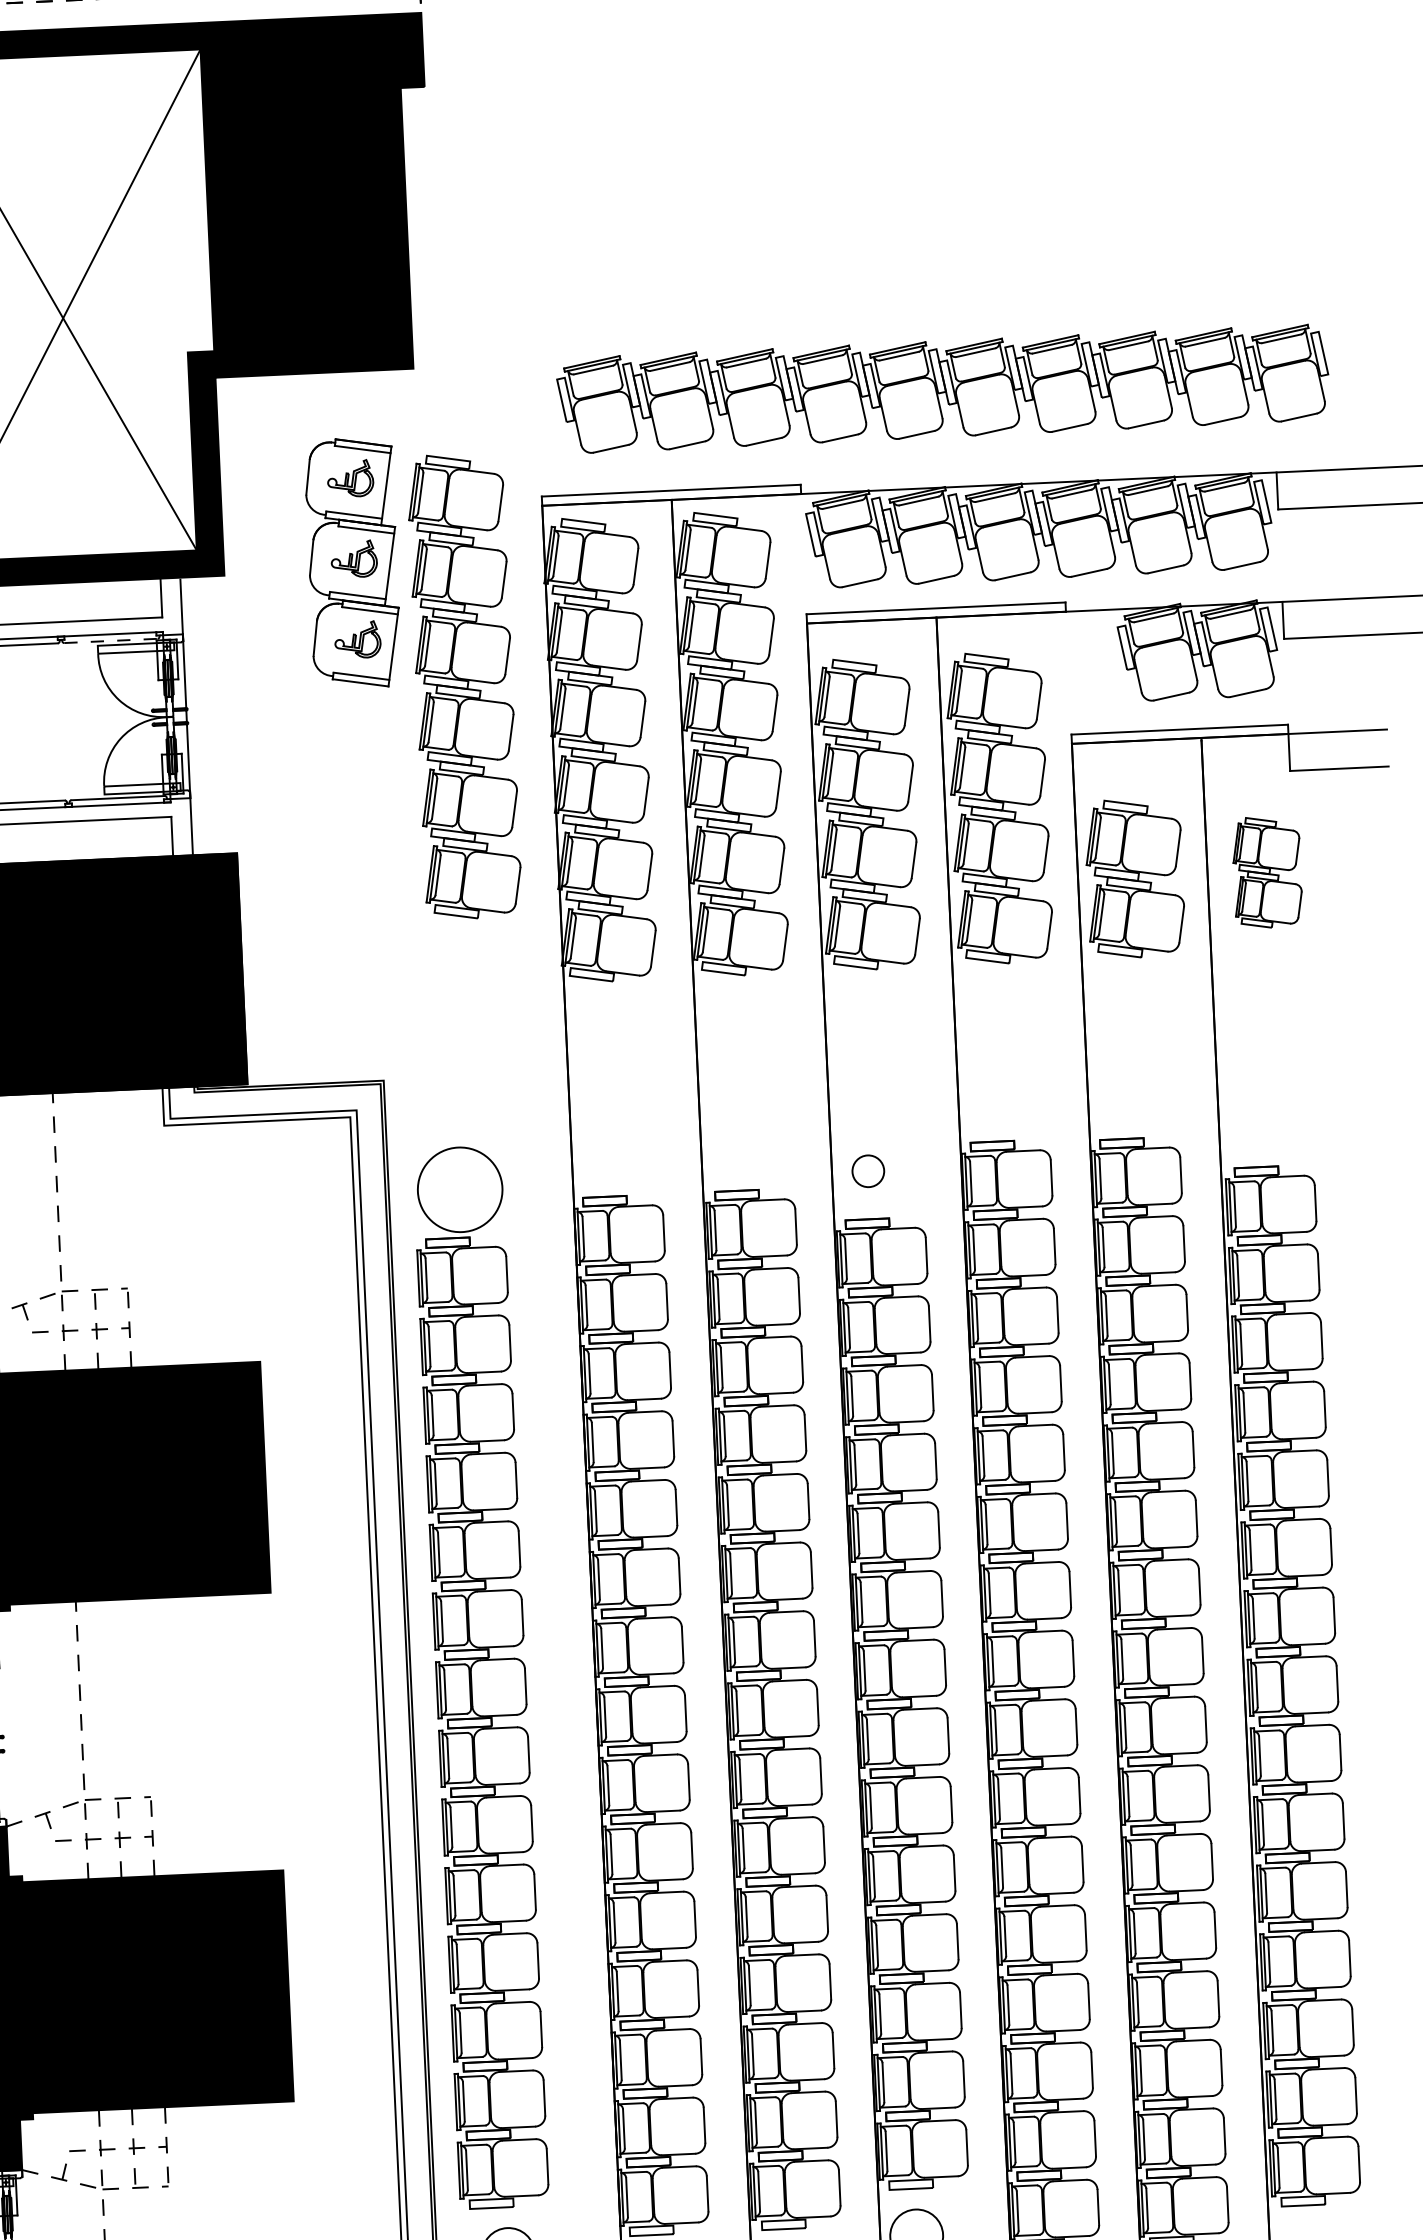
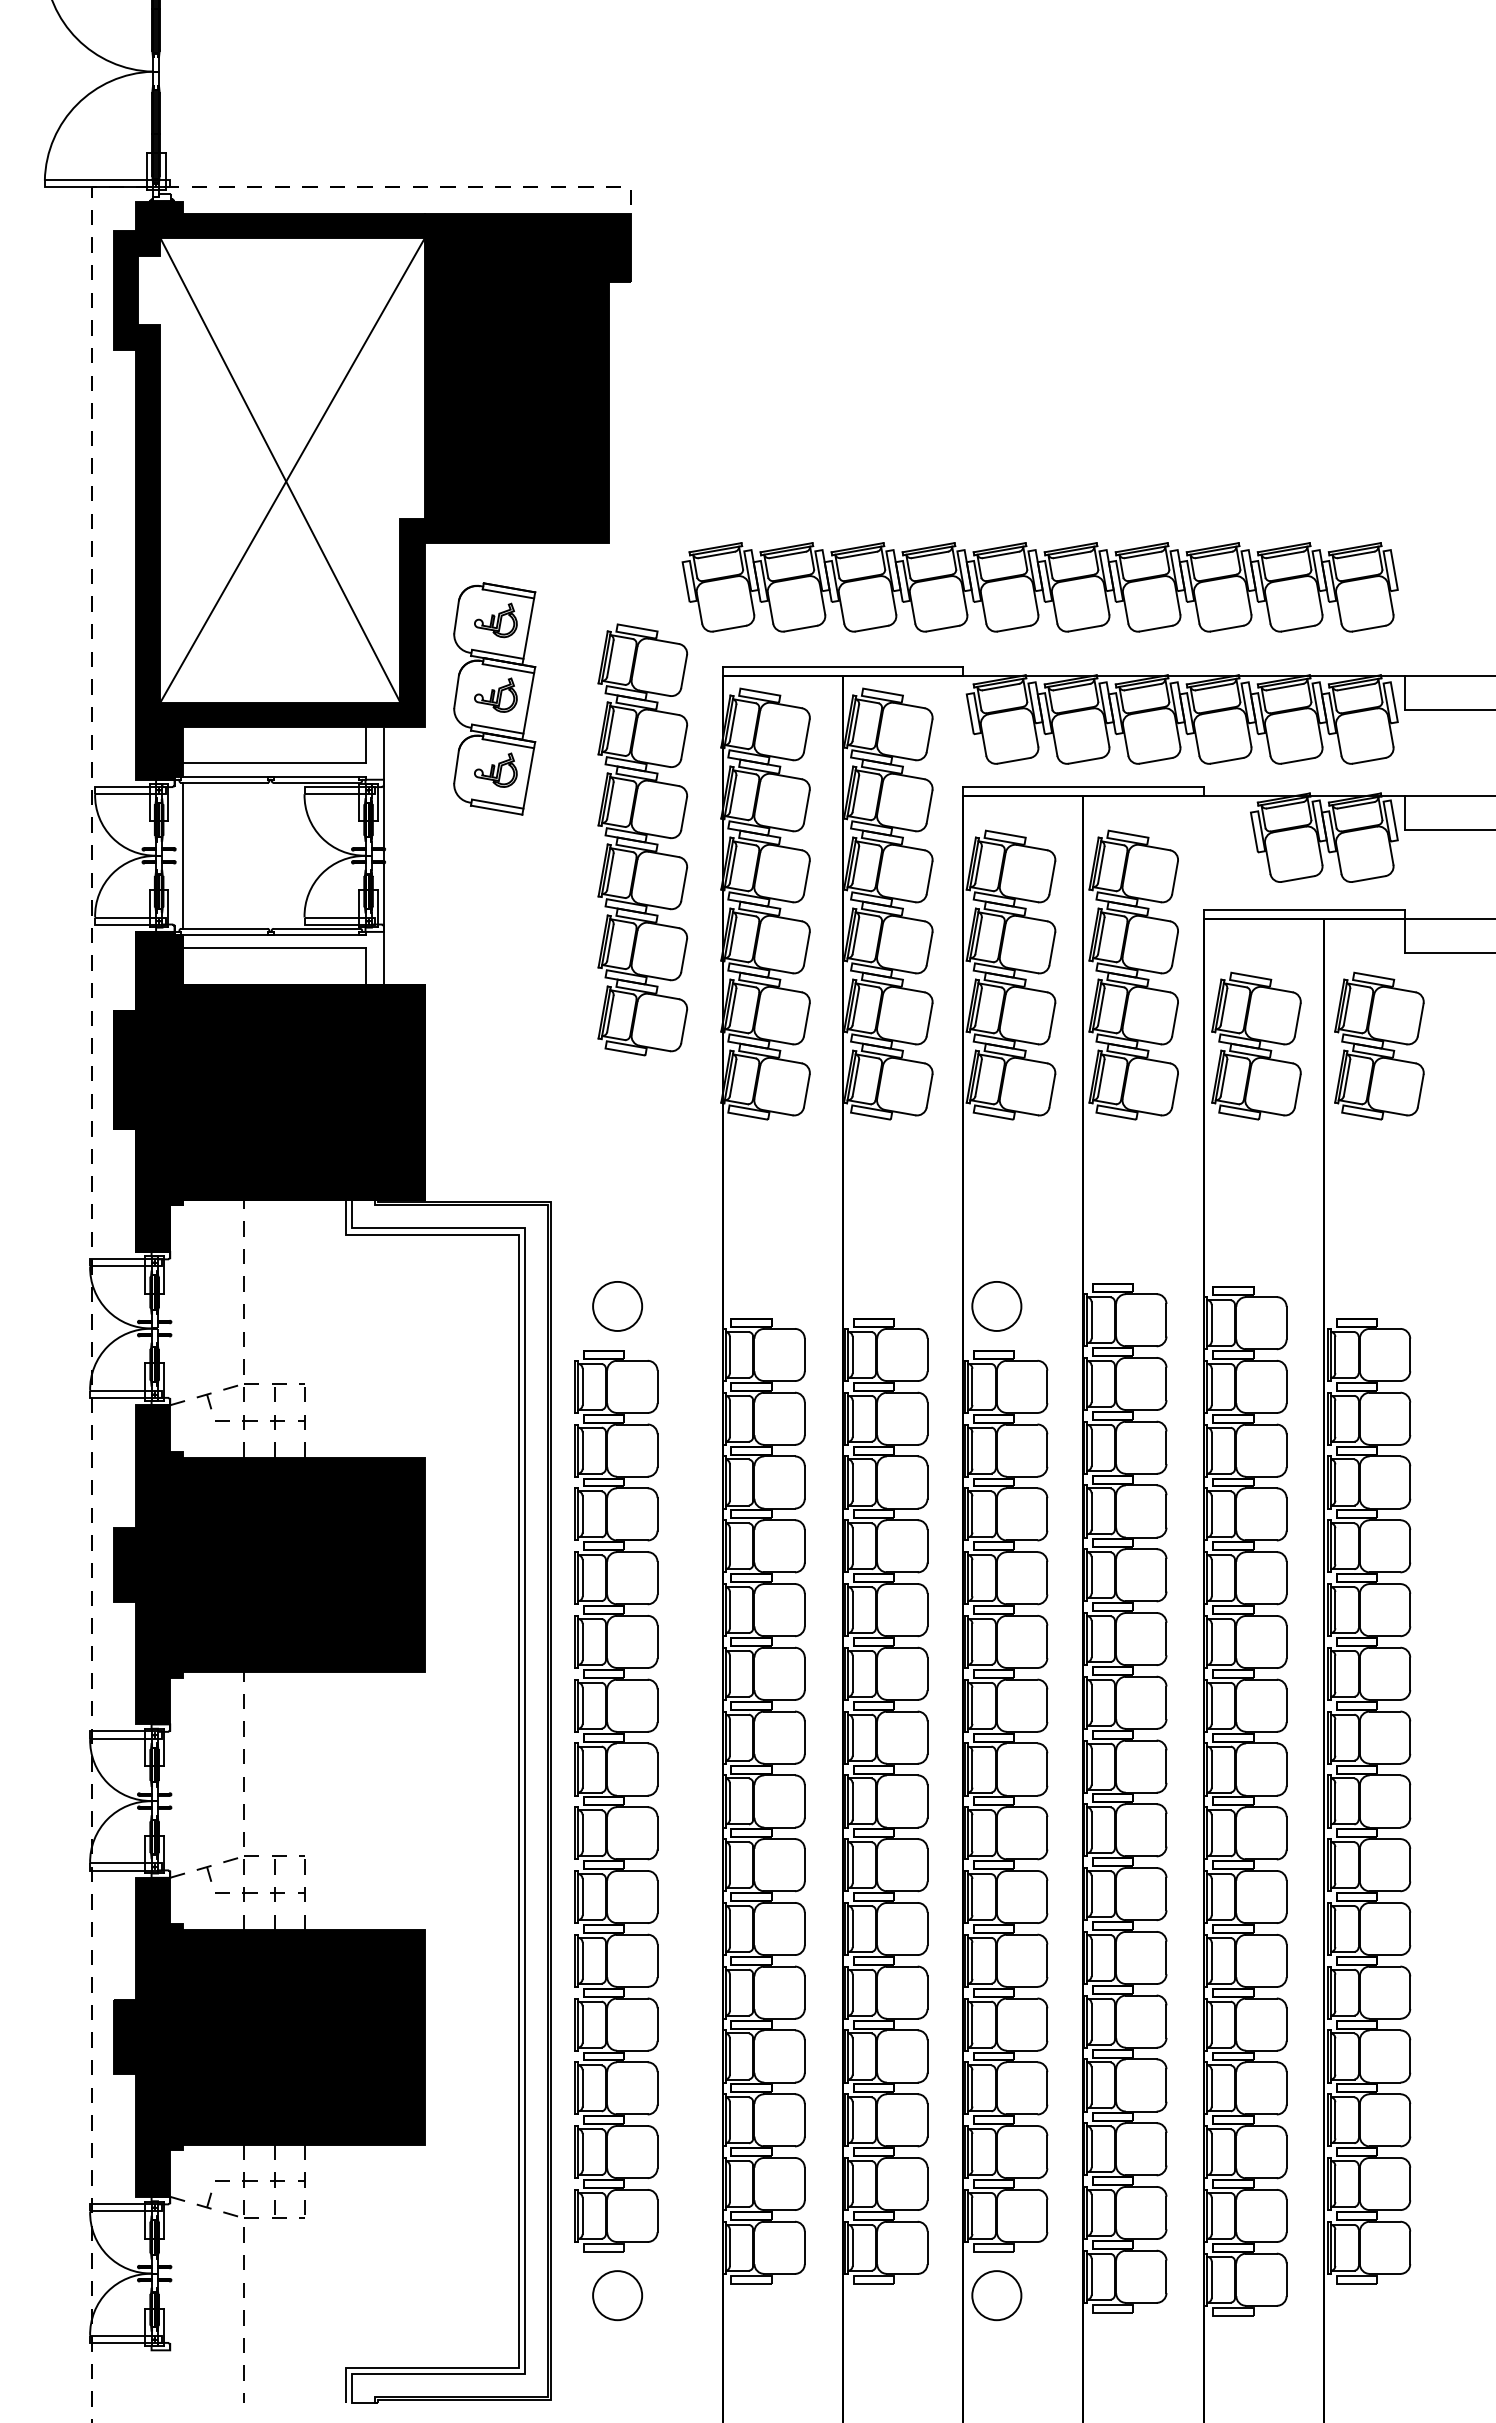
part: (942, 389) -> (1039, 587), moved
part: (352, 562) -> (494, 698), moved
line: (111, 640) -> (317, 782), dashed -> solid
part: (1267, 871) -> (1379, 1045), size x1.43
circle: (867, 1170) -> (996, 1305), size x1.67
circle: (460, 1188) -> (617, 1305), size x0.62

